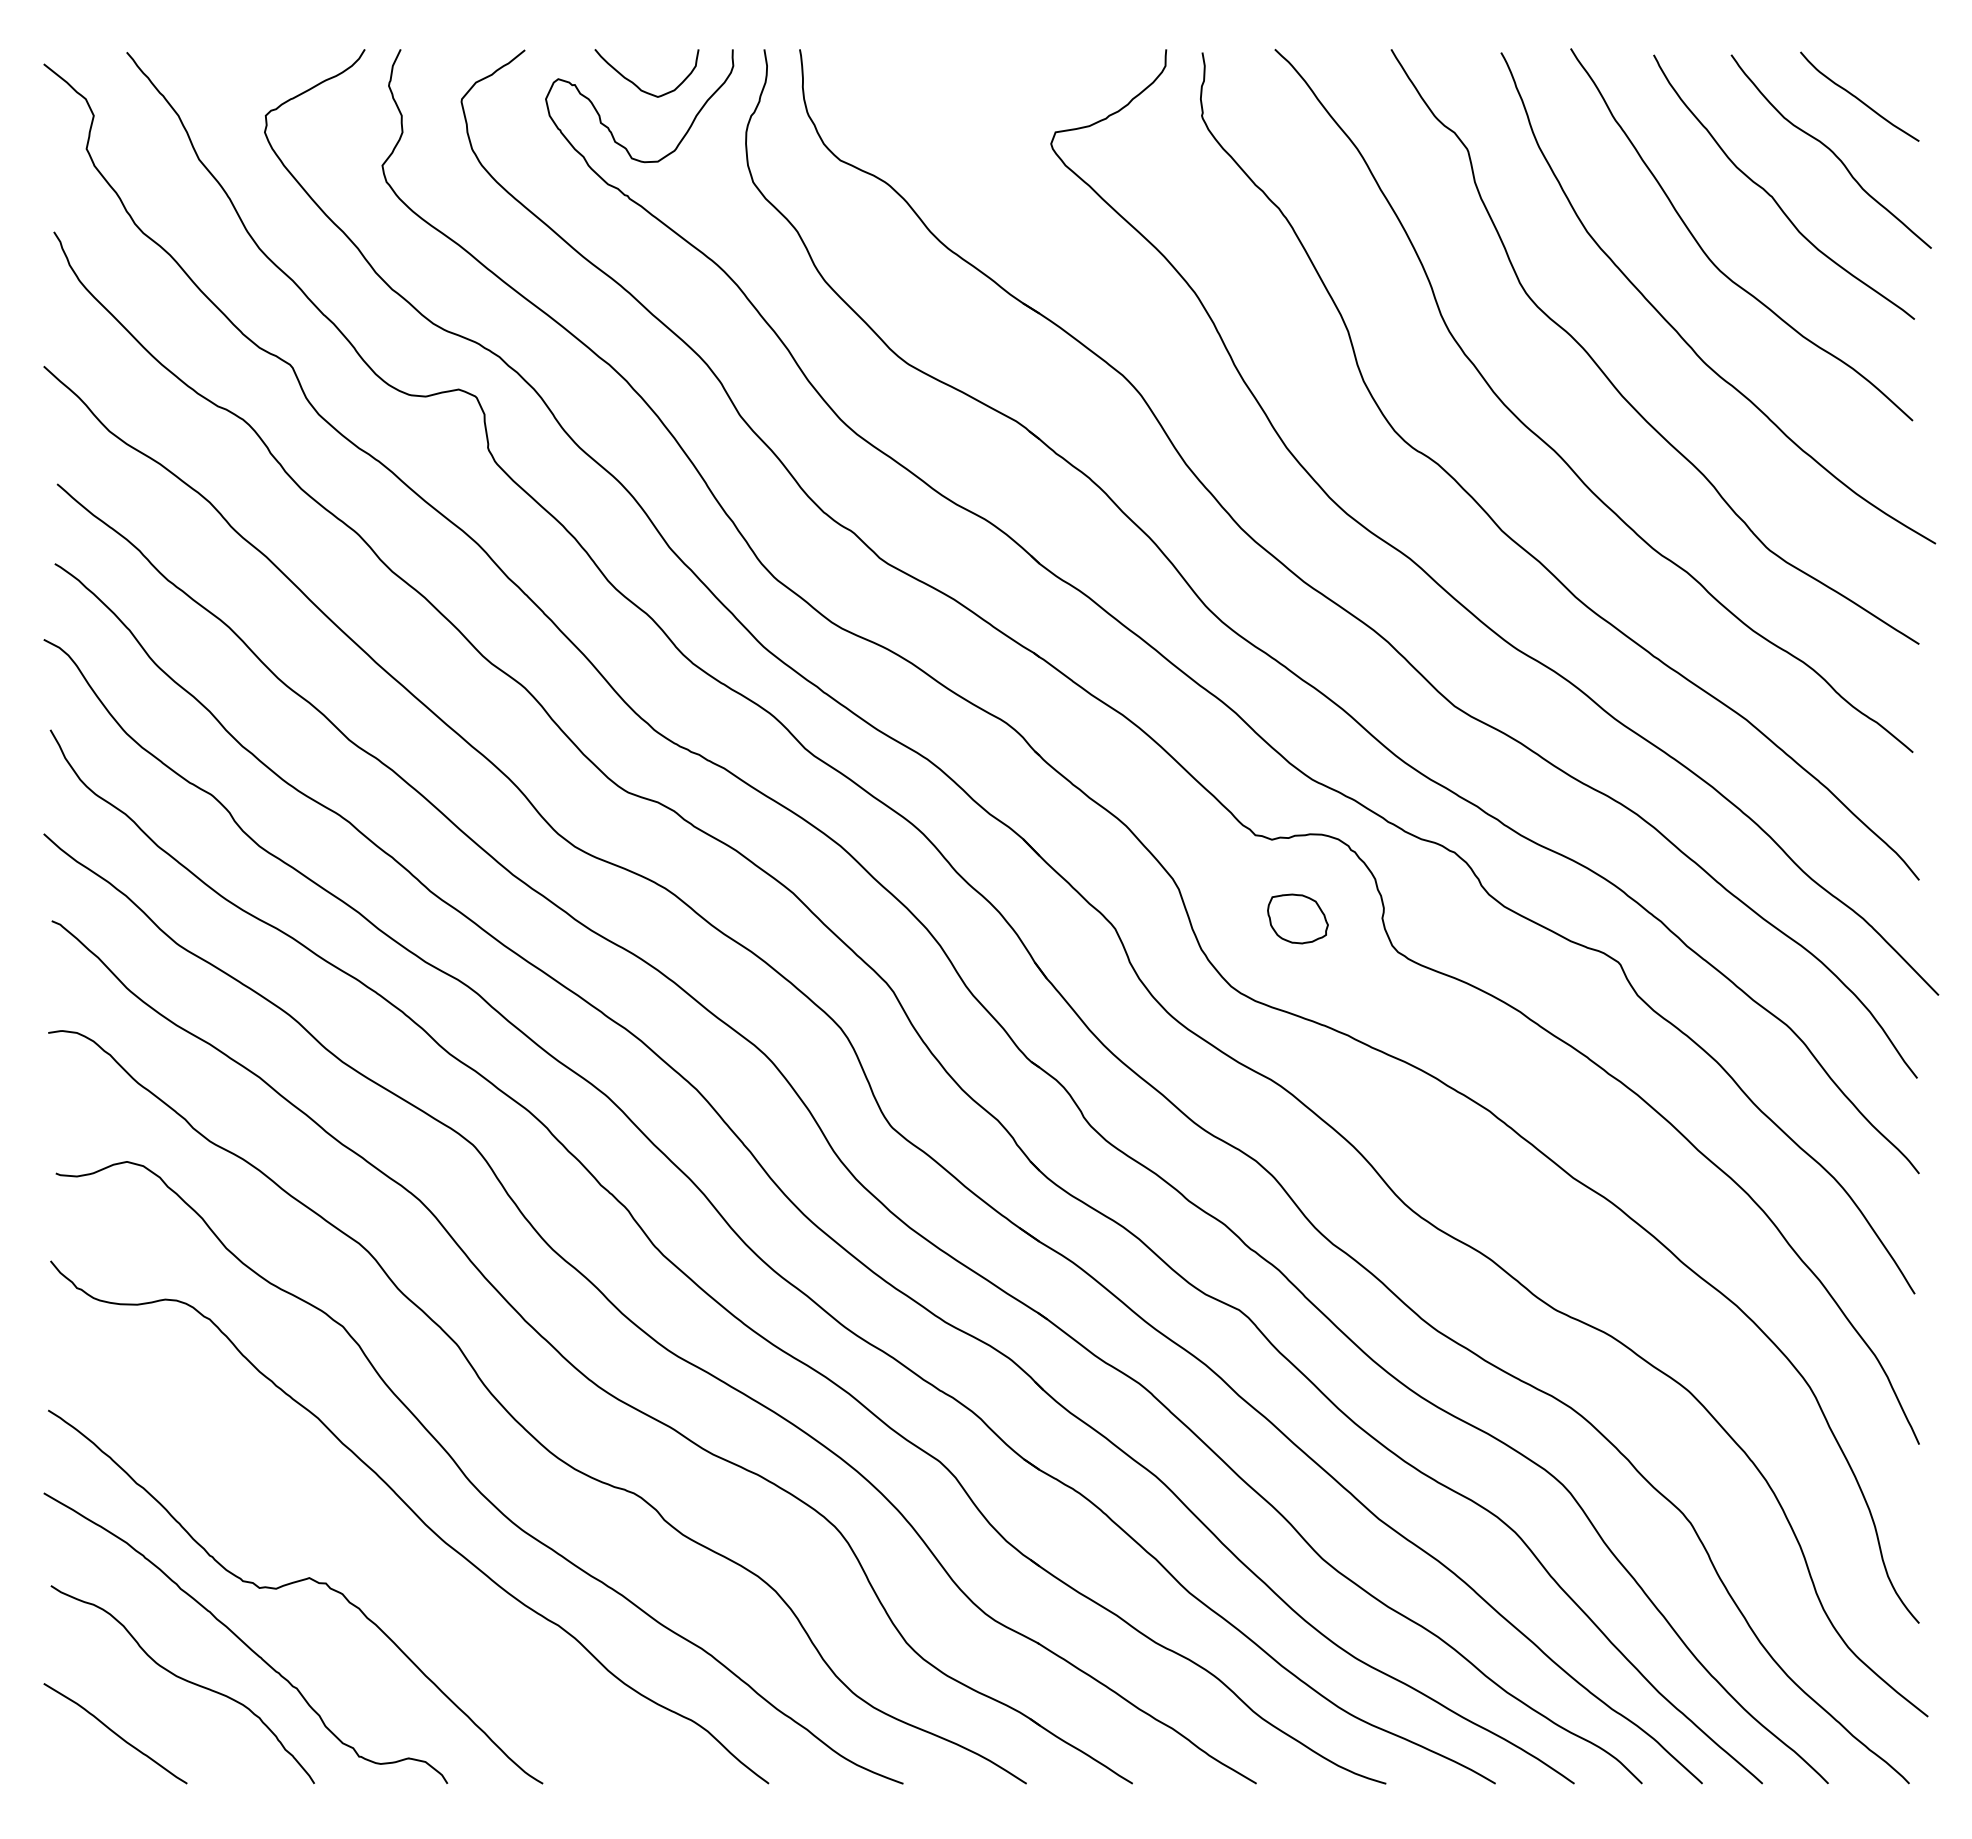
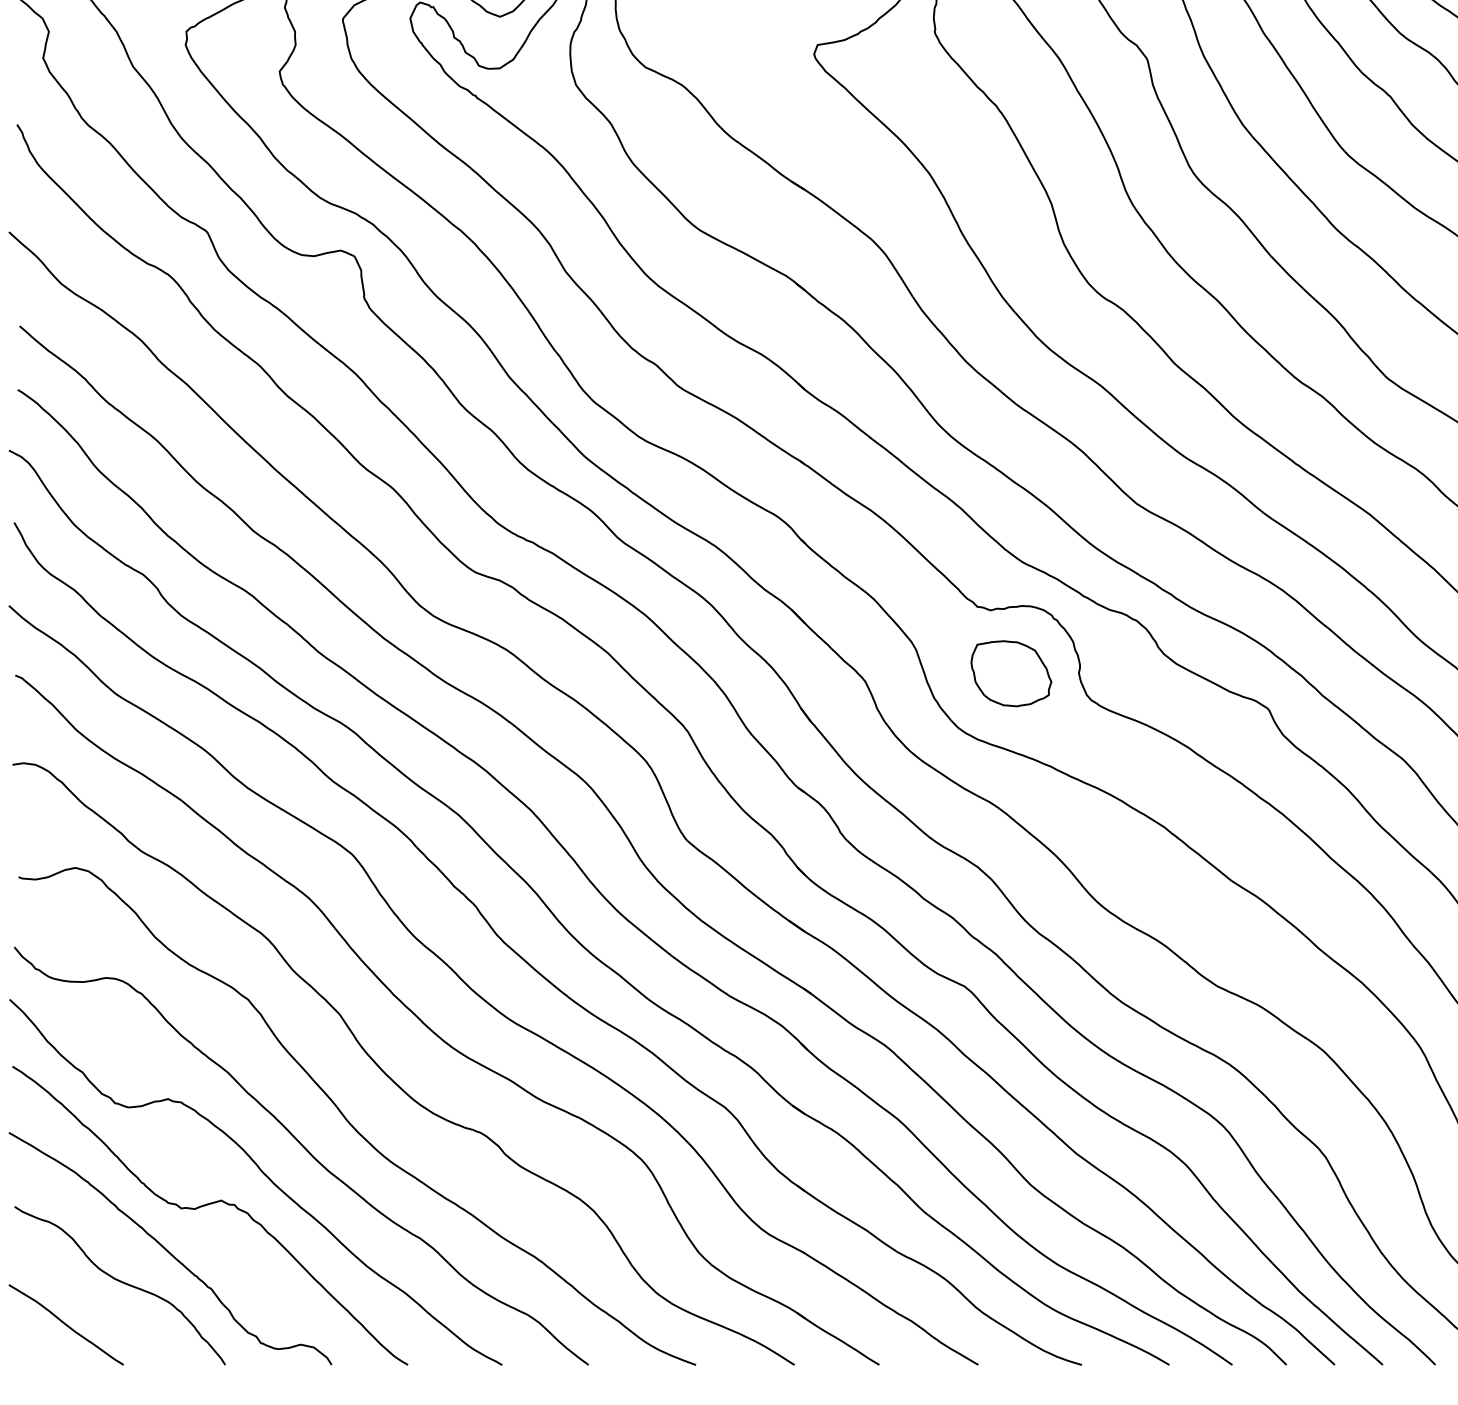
part: (1297, 918) -> (1011, 673), size x1.67
curve: (362, 1545) -> (263, 1174), added

